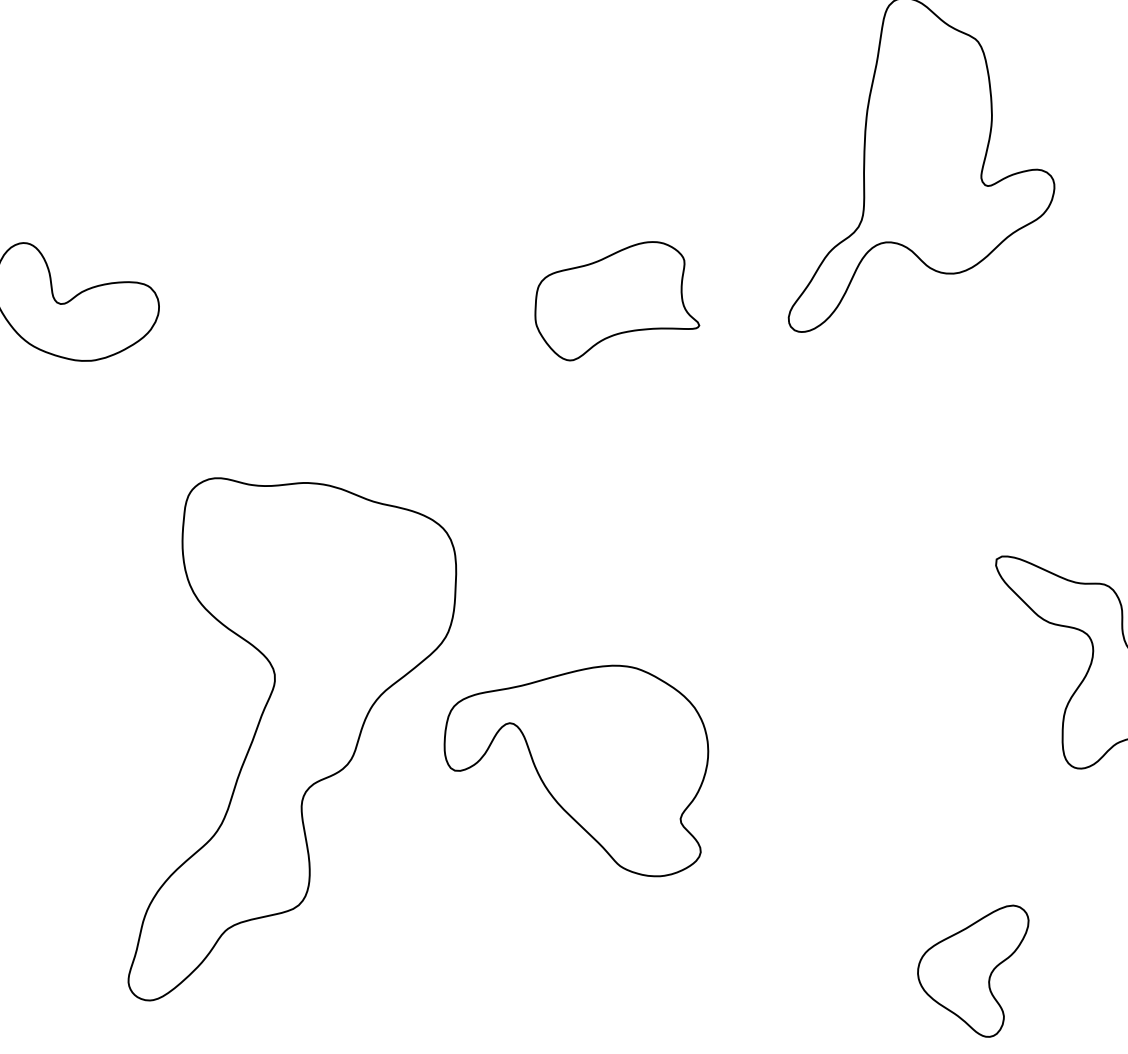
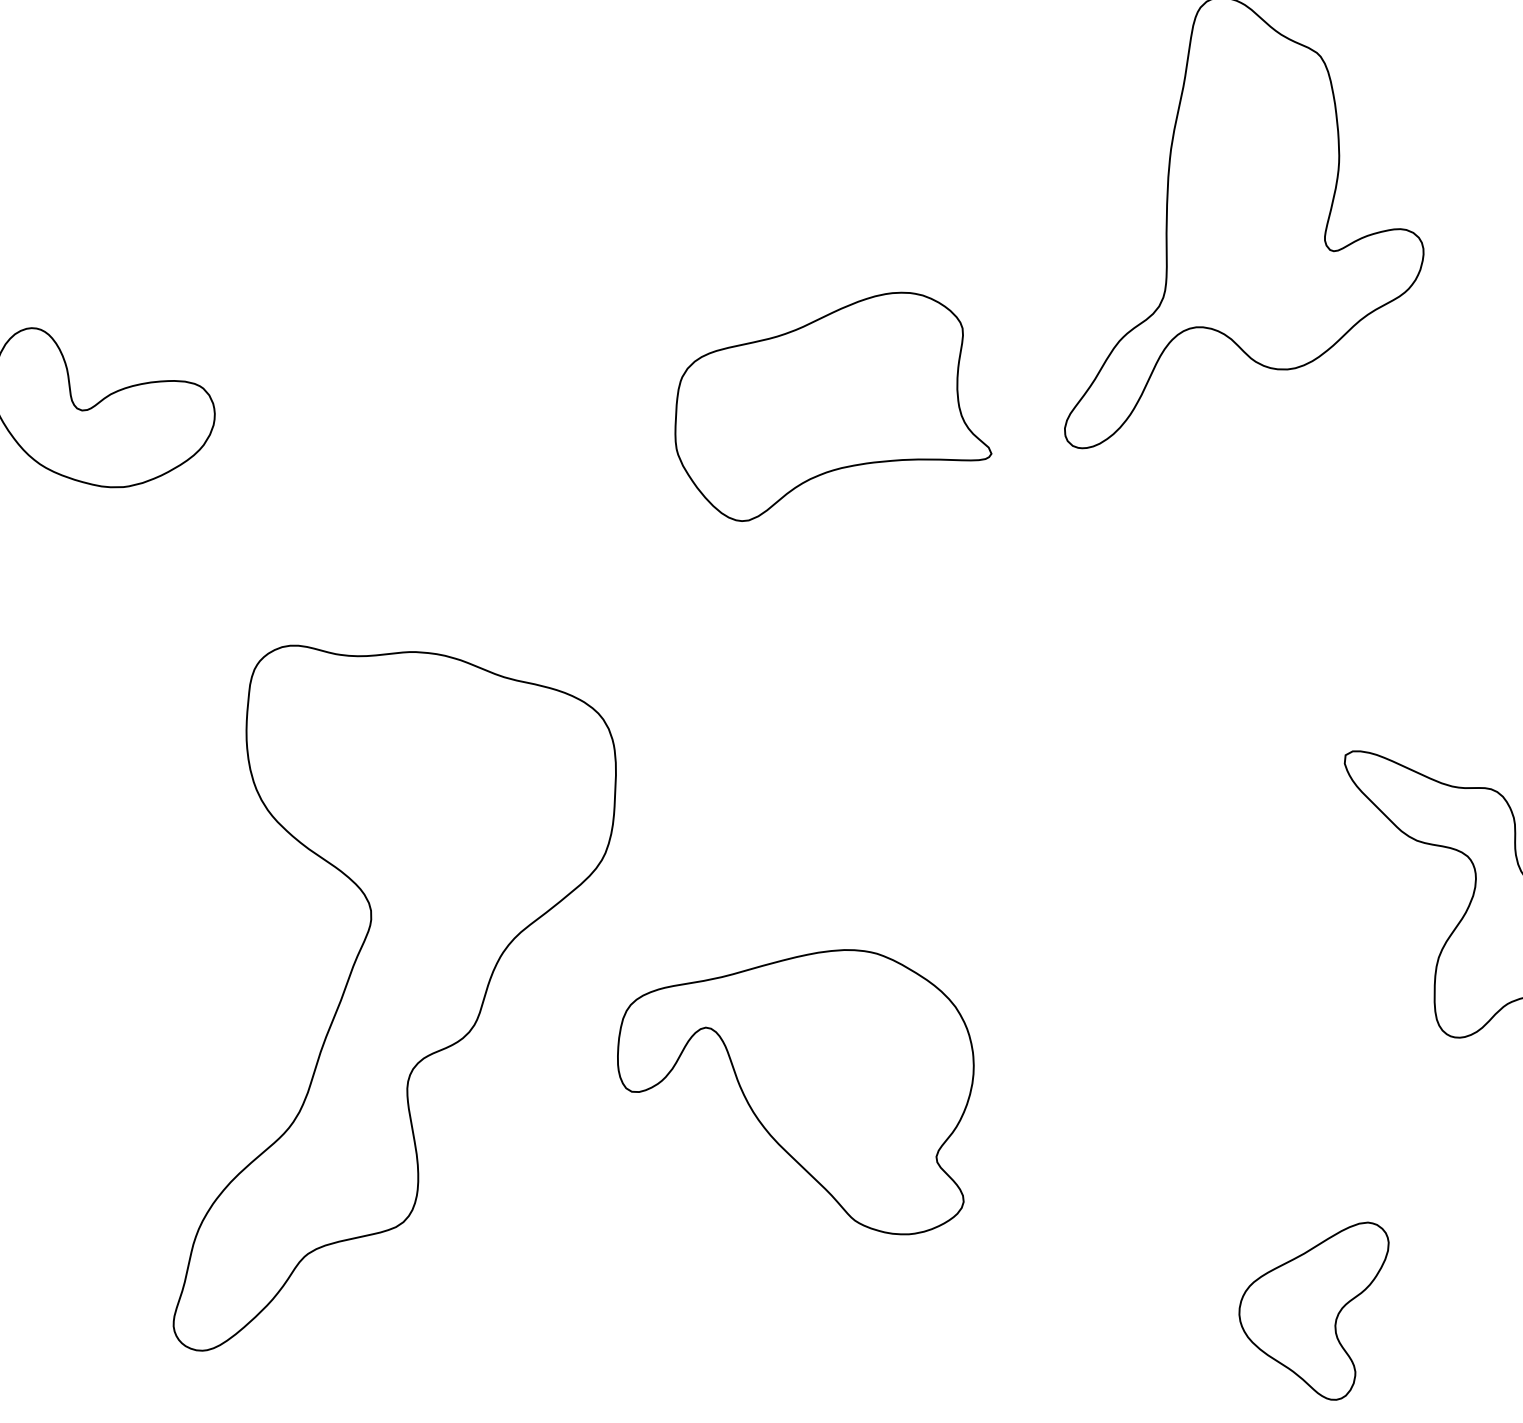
part: (617, 300) -> (833, 405), size x1.43
part: (576, 770) -> (795, 1091), moved

